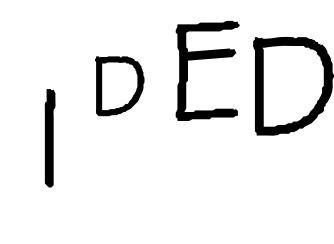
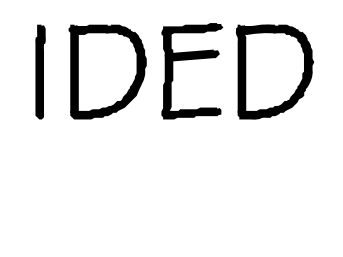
part: (203, 59) -> (188, 60), moved
part: (119, 85) -> (107, 71), size x1.67
part: (50, 137) -> (40, 71), moved

